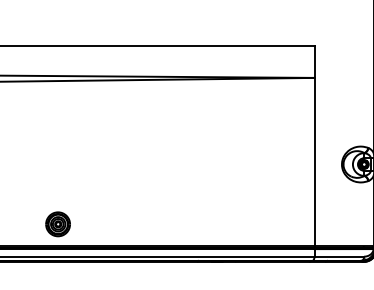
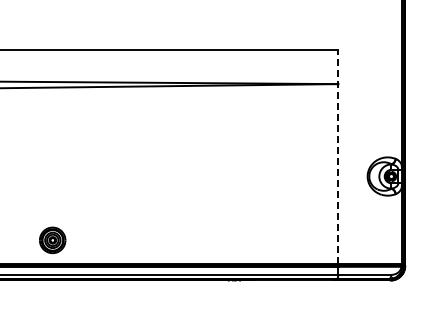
line: (314, 145) -> (338, 156), solid -> dashed
part: (57, 224) -> (52, 240), moved

